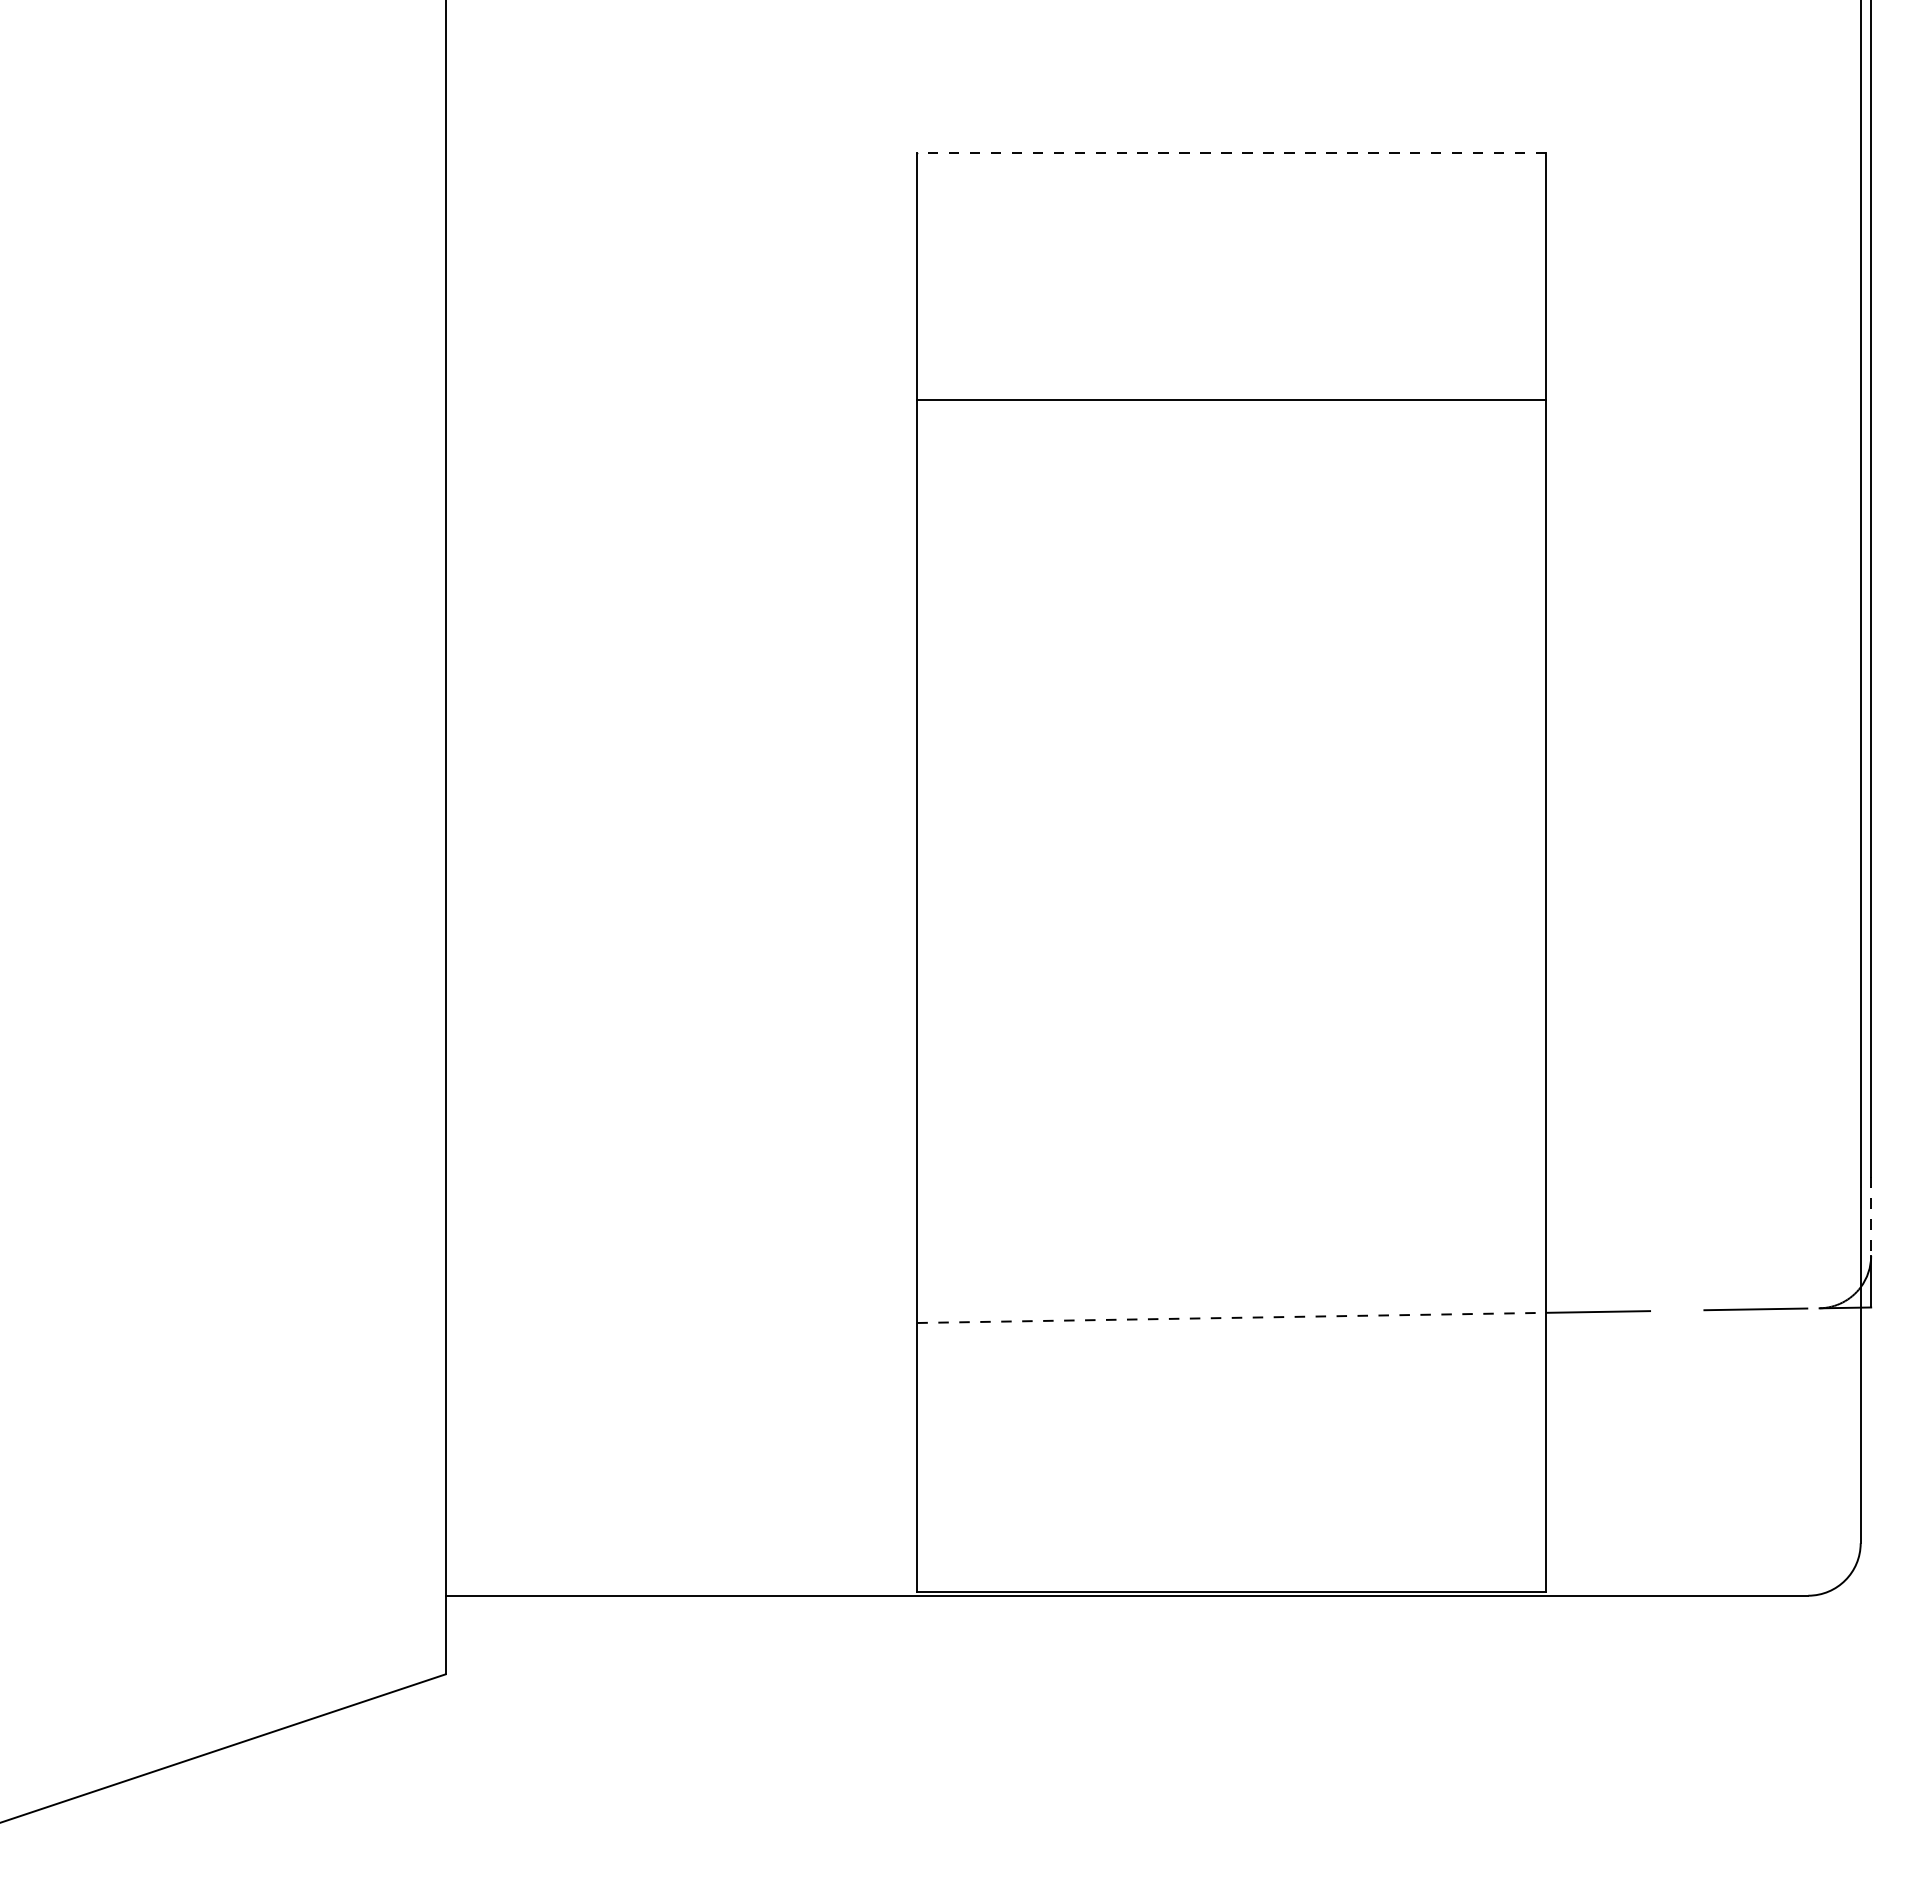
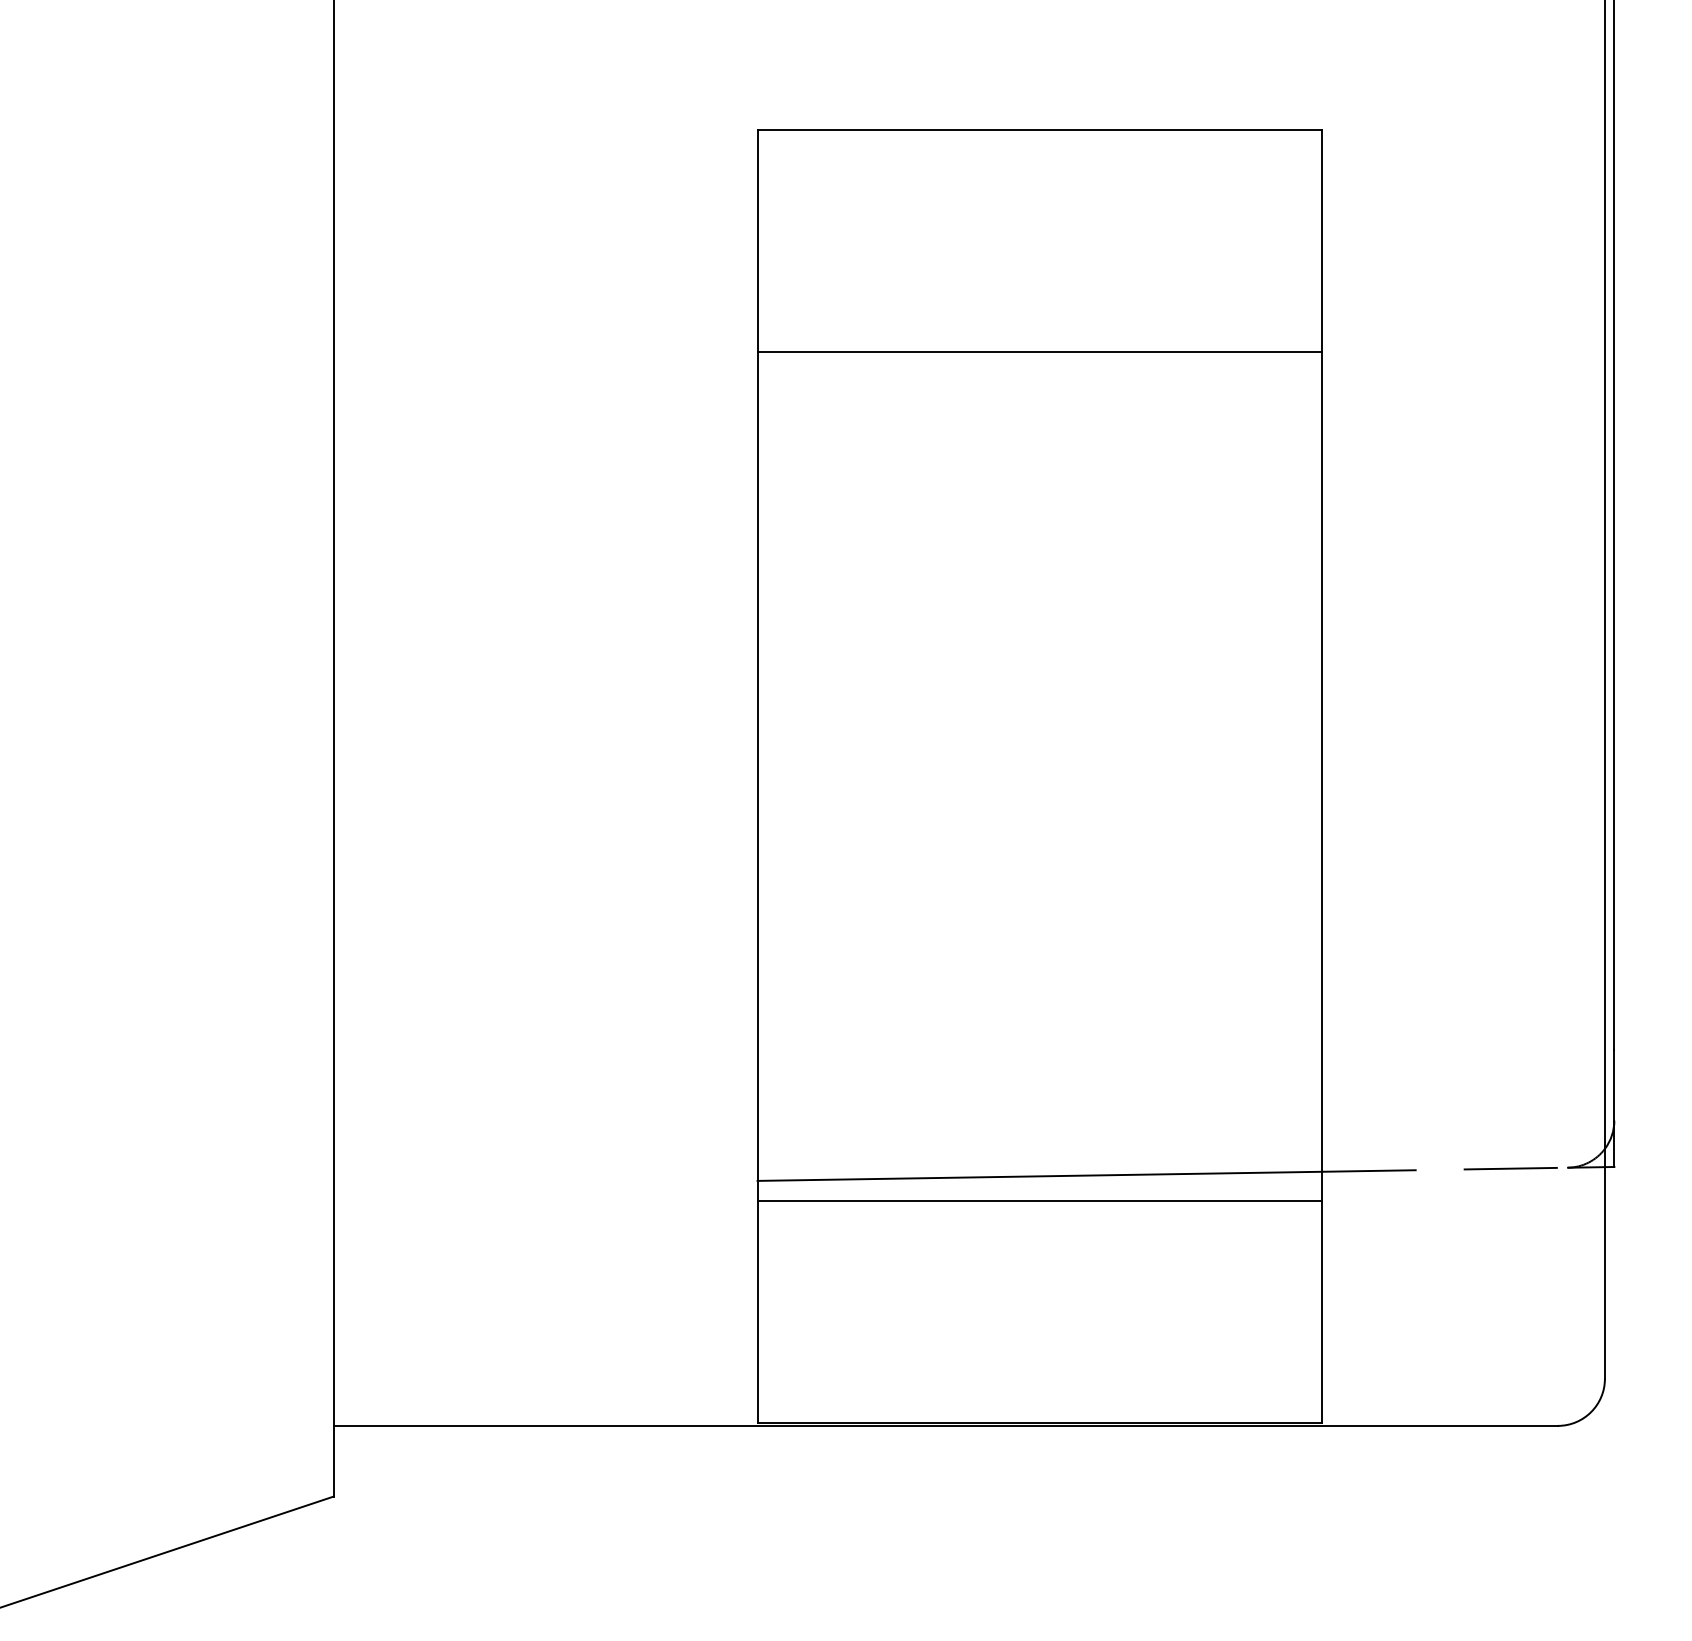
line: (1231, 152) -> (1039, 129), dashed -> solid
line: (1871, 1217) -> (1614, 1086), dashed -> solid
line: (1232, 1317) -> (1040, 1175), dashed -> solid
line: (1231, 1344) -> (1039, 1200), added

